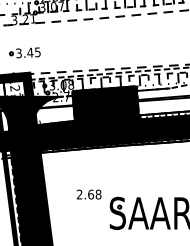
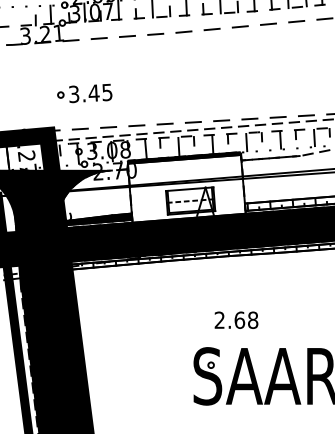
part: (24, 52) -> (83, 92), moved
fill: (105, 106) -> (186, 187), removed
text: (88, 194) -> (235, 320), moved

